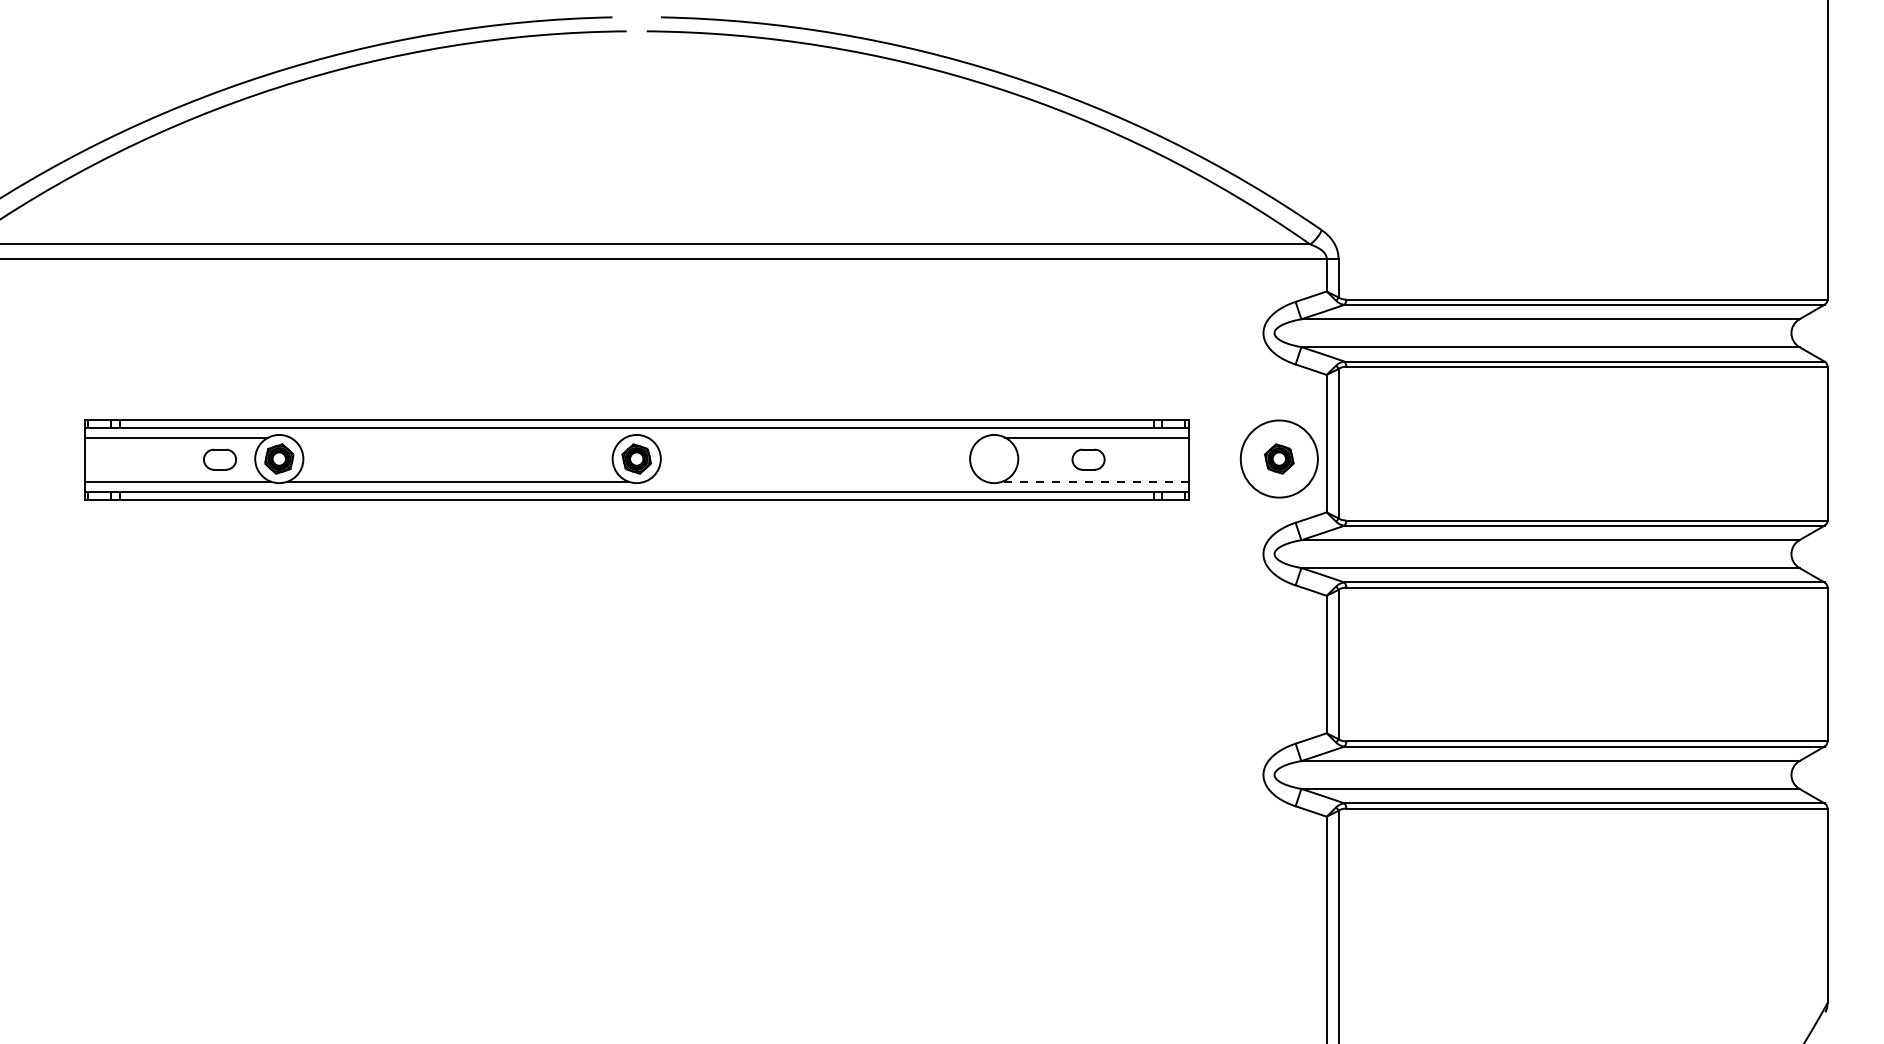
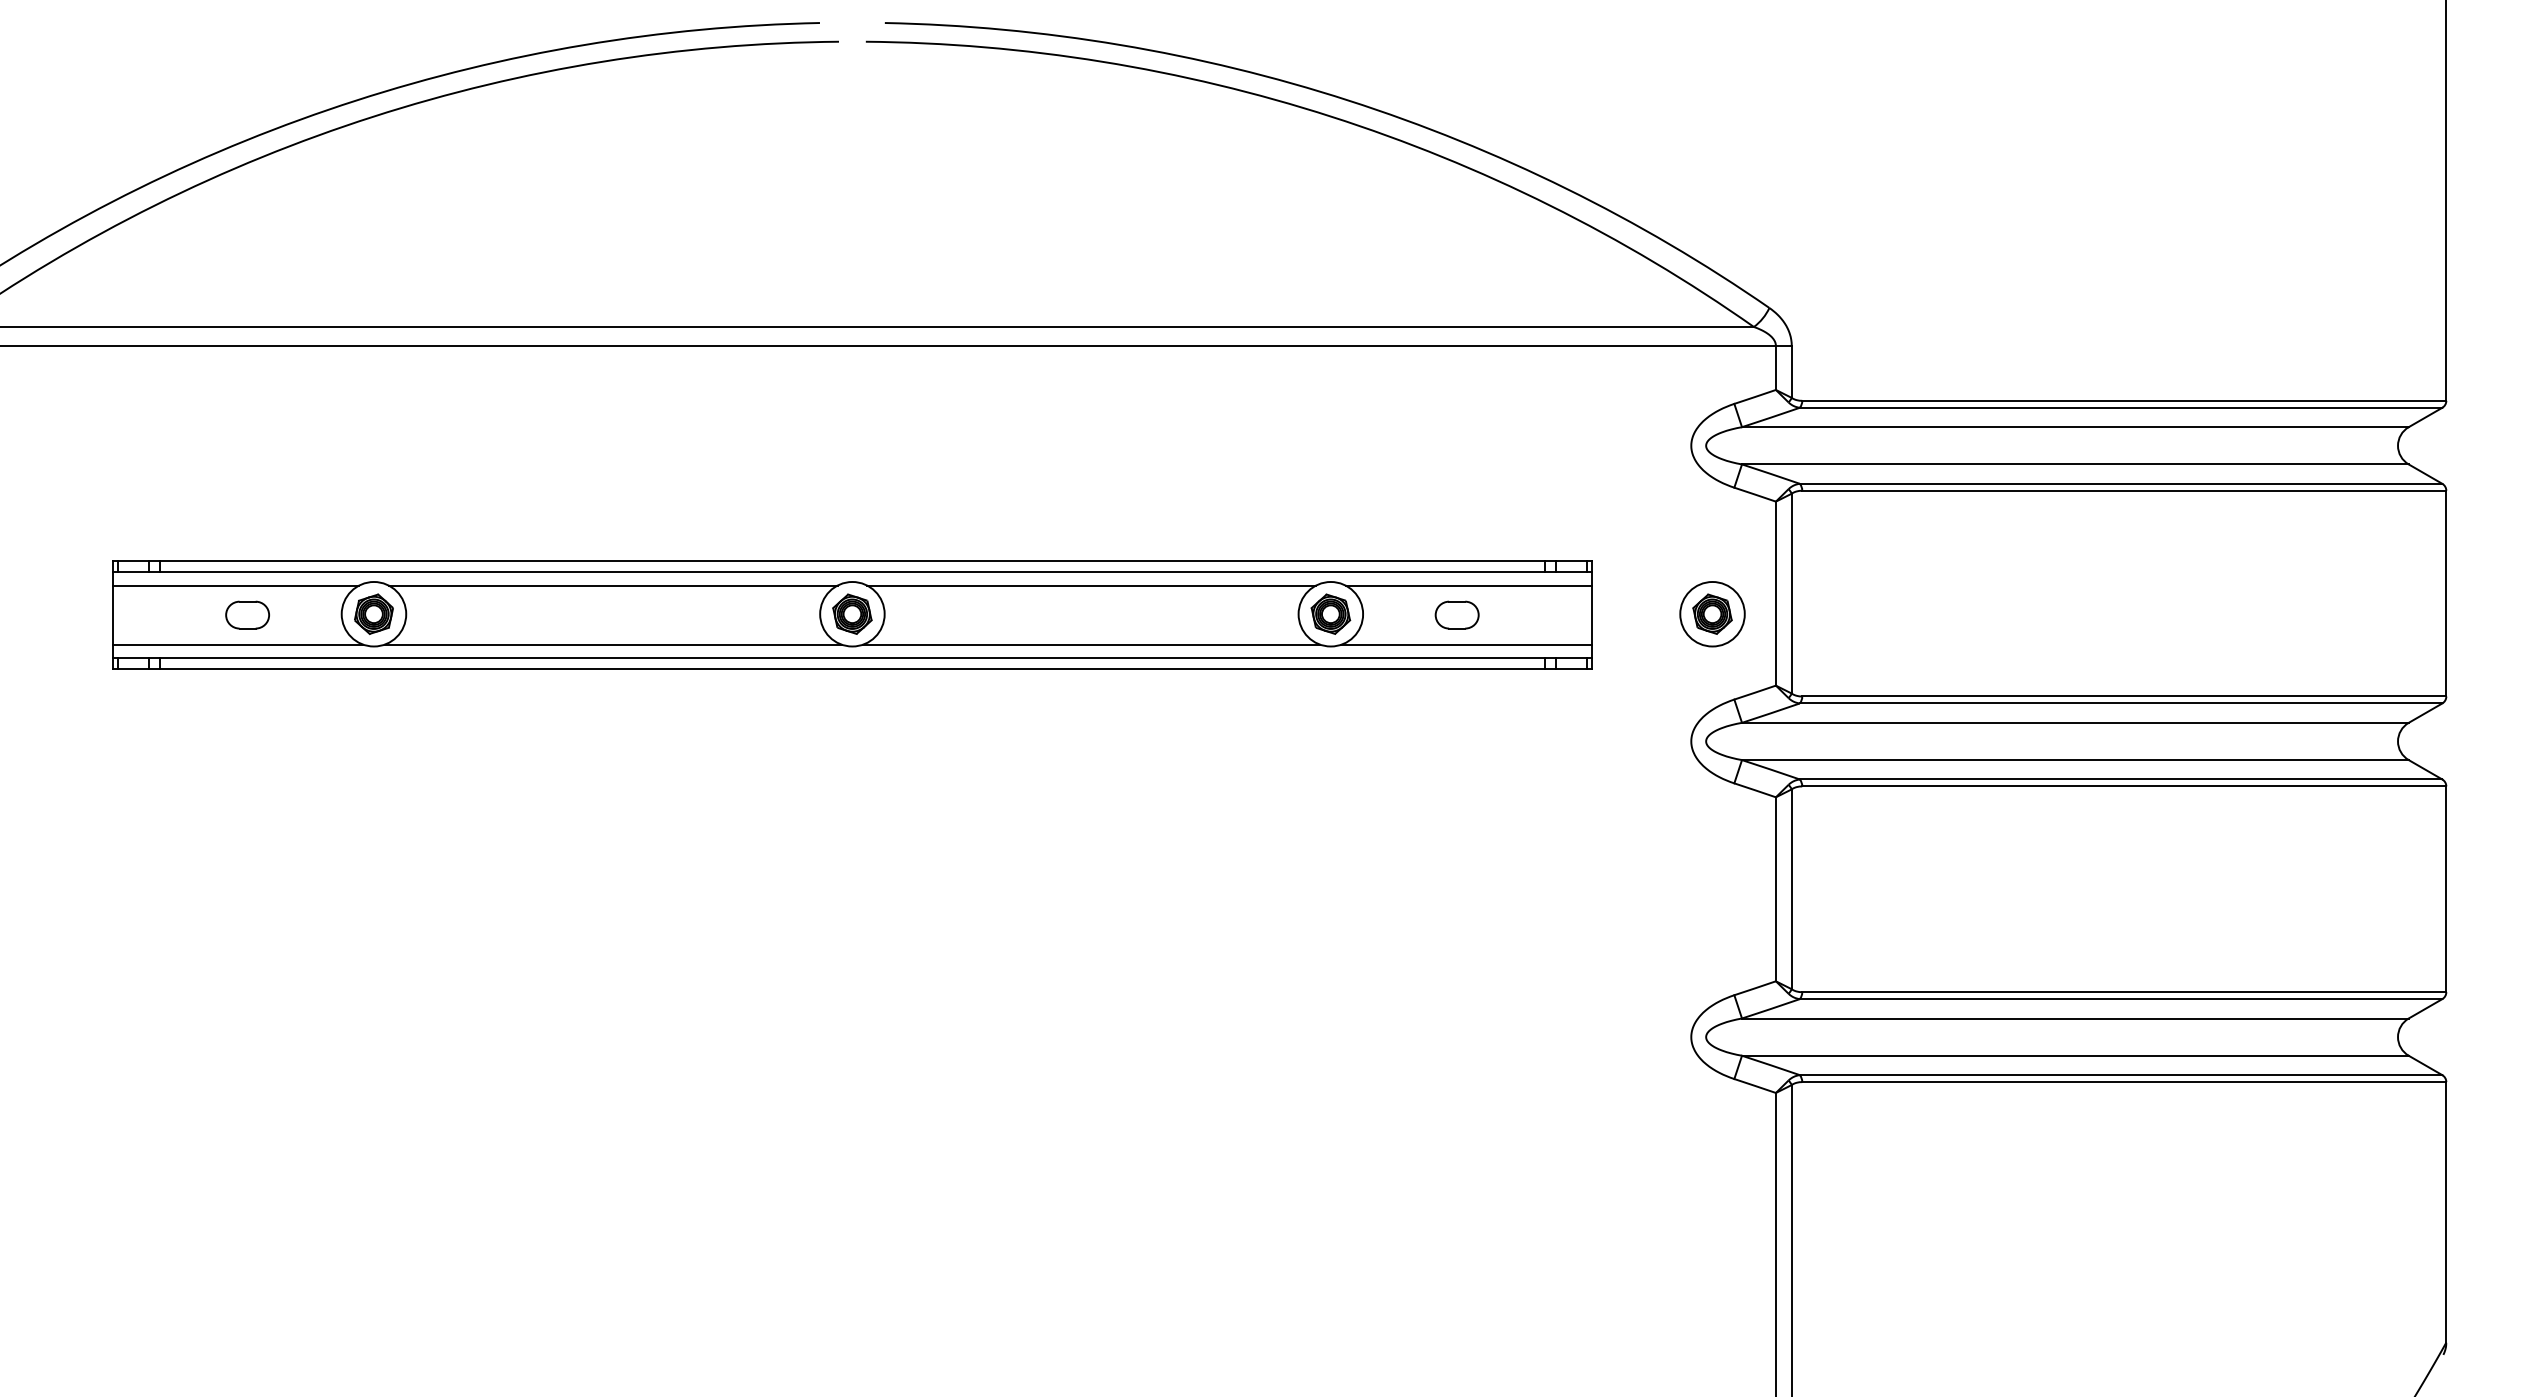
line: (457, 437) -> (612, 585), added
line: (815, 437) -> (1091, 585), added
part: (993, 458) -> (1330, 613), added
circle: (1279, 458) -> (1712, 613), size x0.62
part: (219, 459) -> (247, 614), moved
line: (815, 481) -> (1091, 644), added
line: (1095, 481) -> (1466, 644), dashed -> solid

